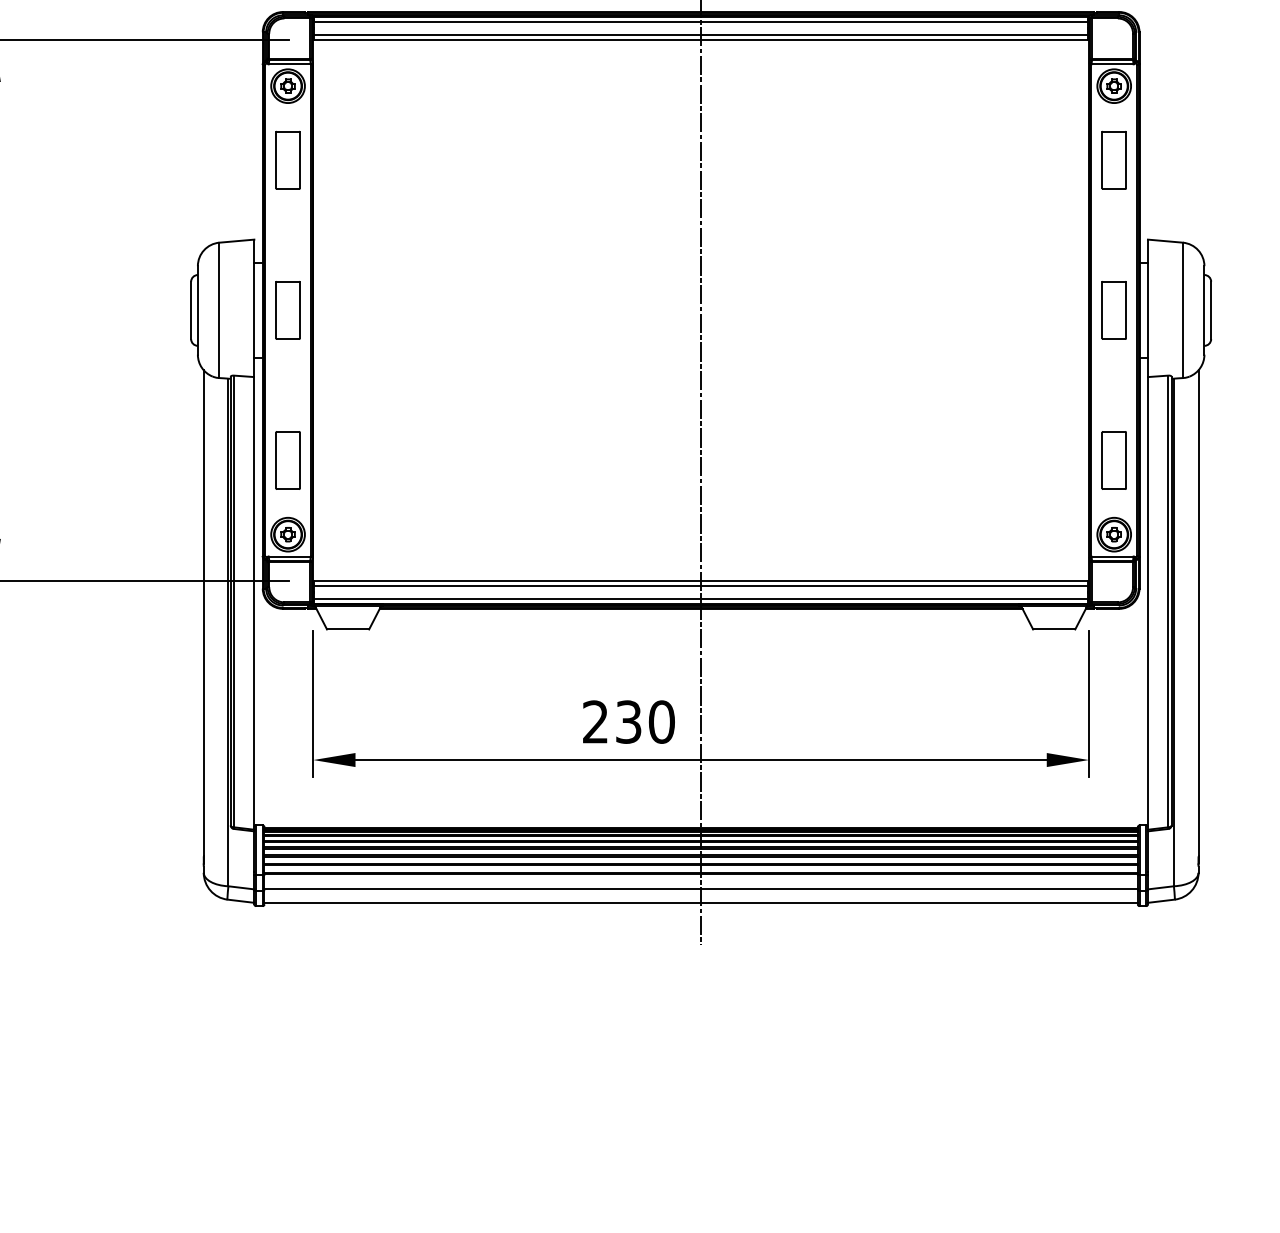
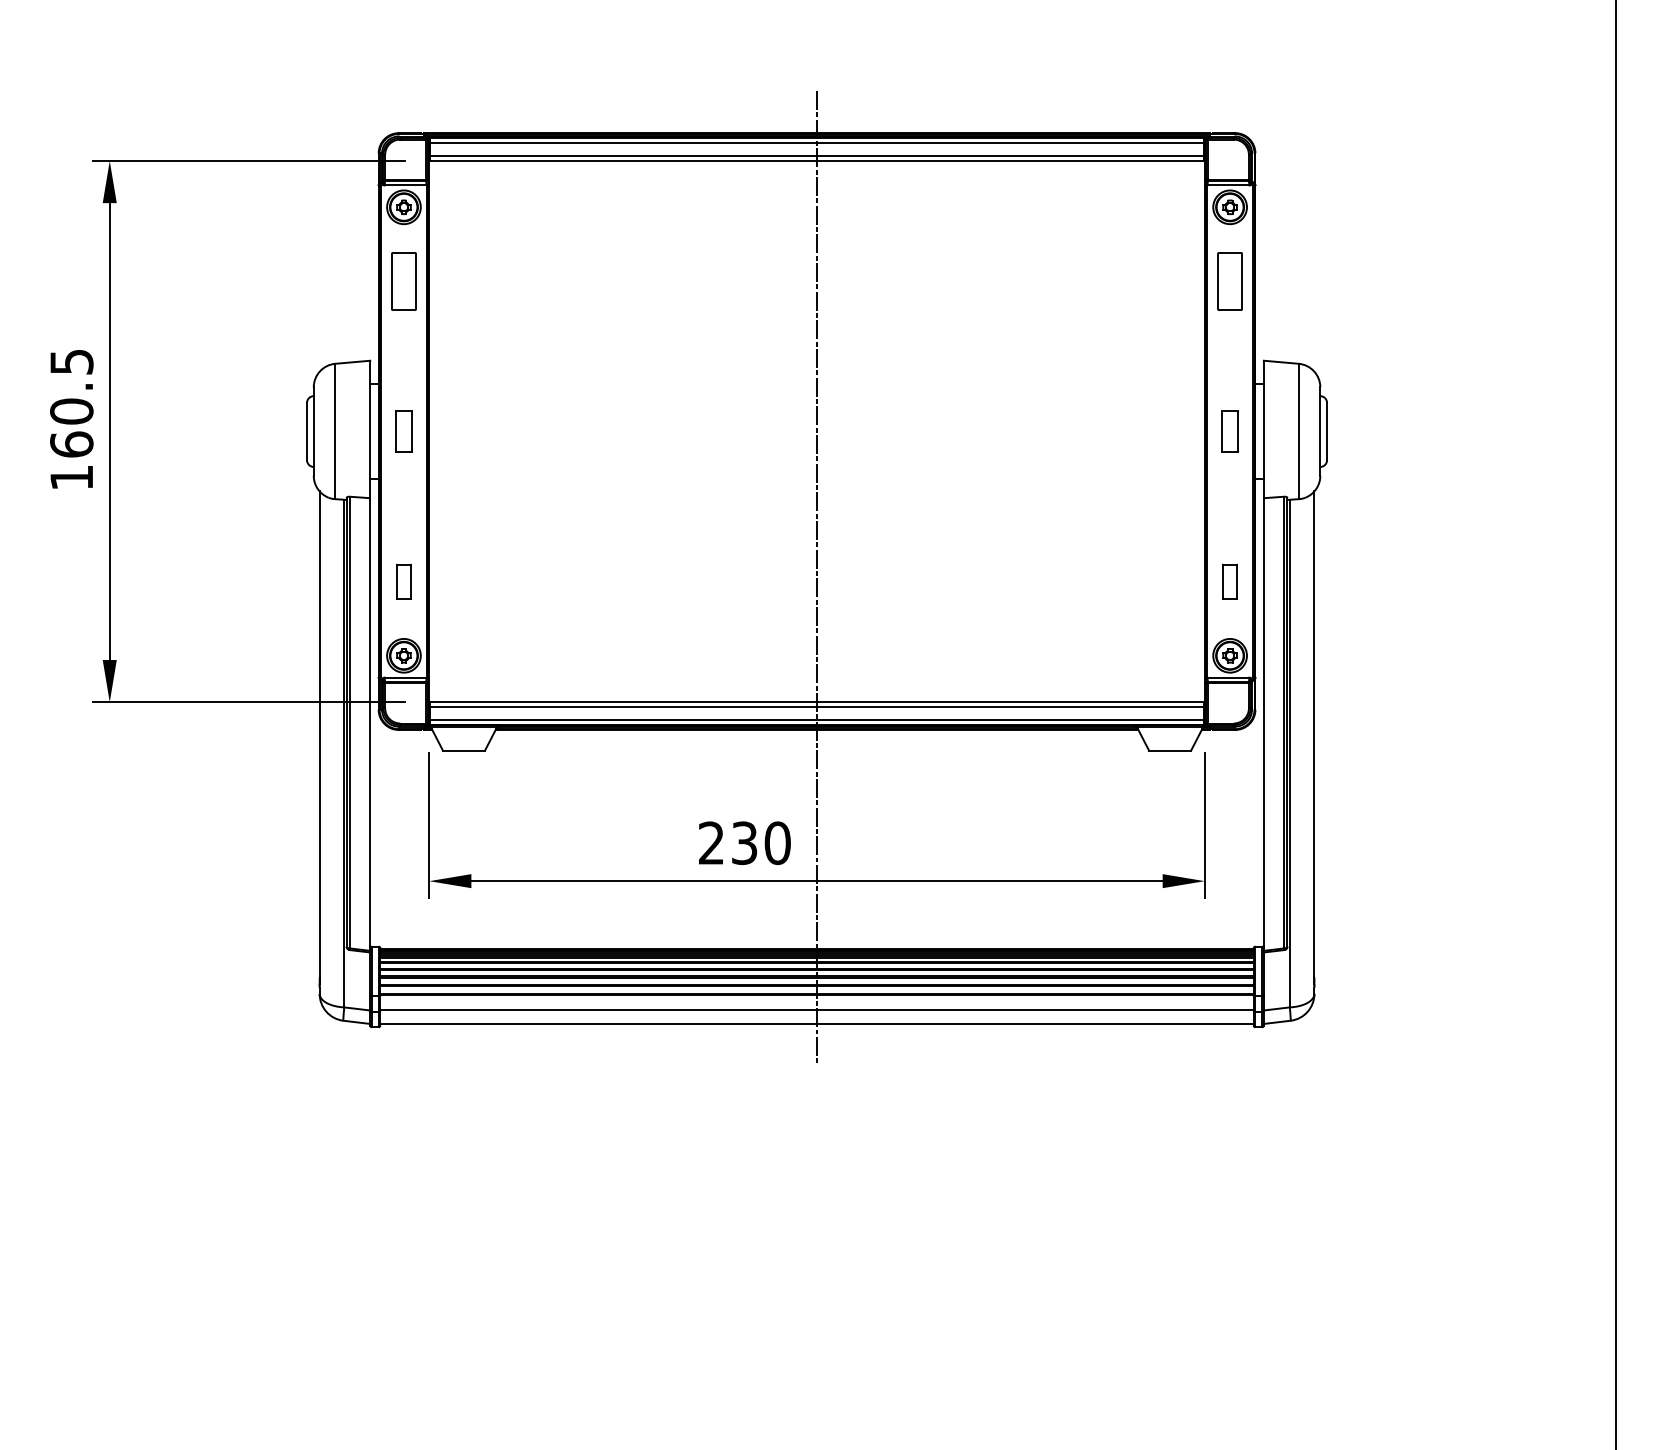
part: (287, 310) -> (403, 431), size x0.7
part: (1113, 310) -> (1229, 431), size x0.7
part: (287, 460) -> (403, 581), size x0.6
part: (1113, 460) -> (1229, 581), size x0.6

